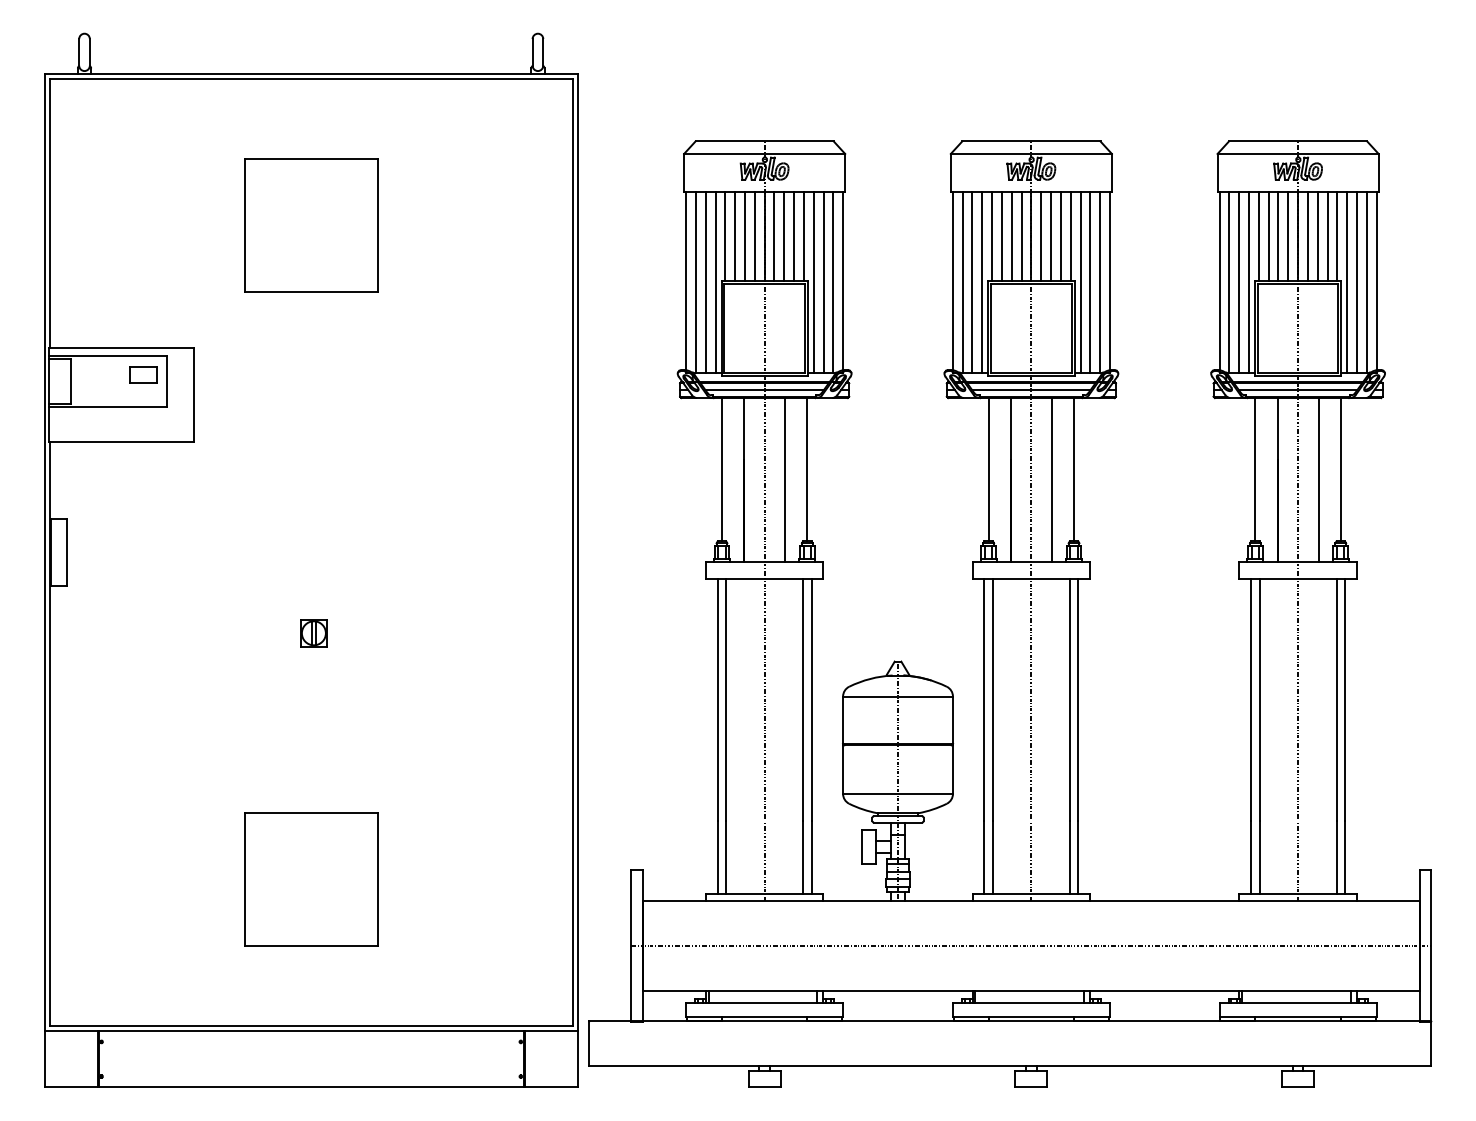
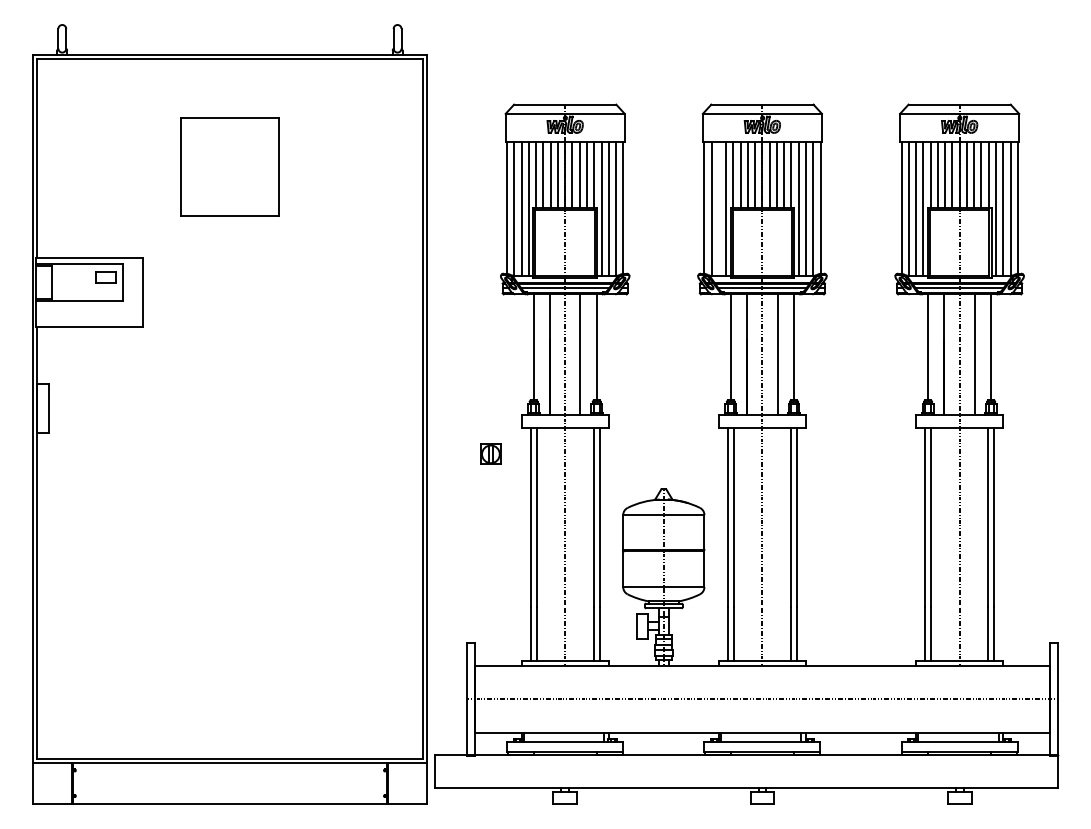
line: (971, 281) -> (718, 208), removed
part: (313, 632) -> (490, 453), moved
part: (310, 878) -> (229, 649), removed

